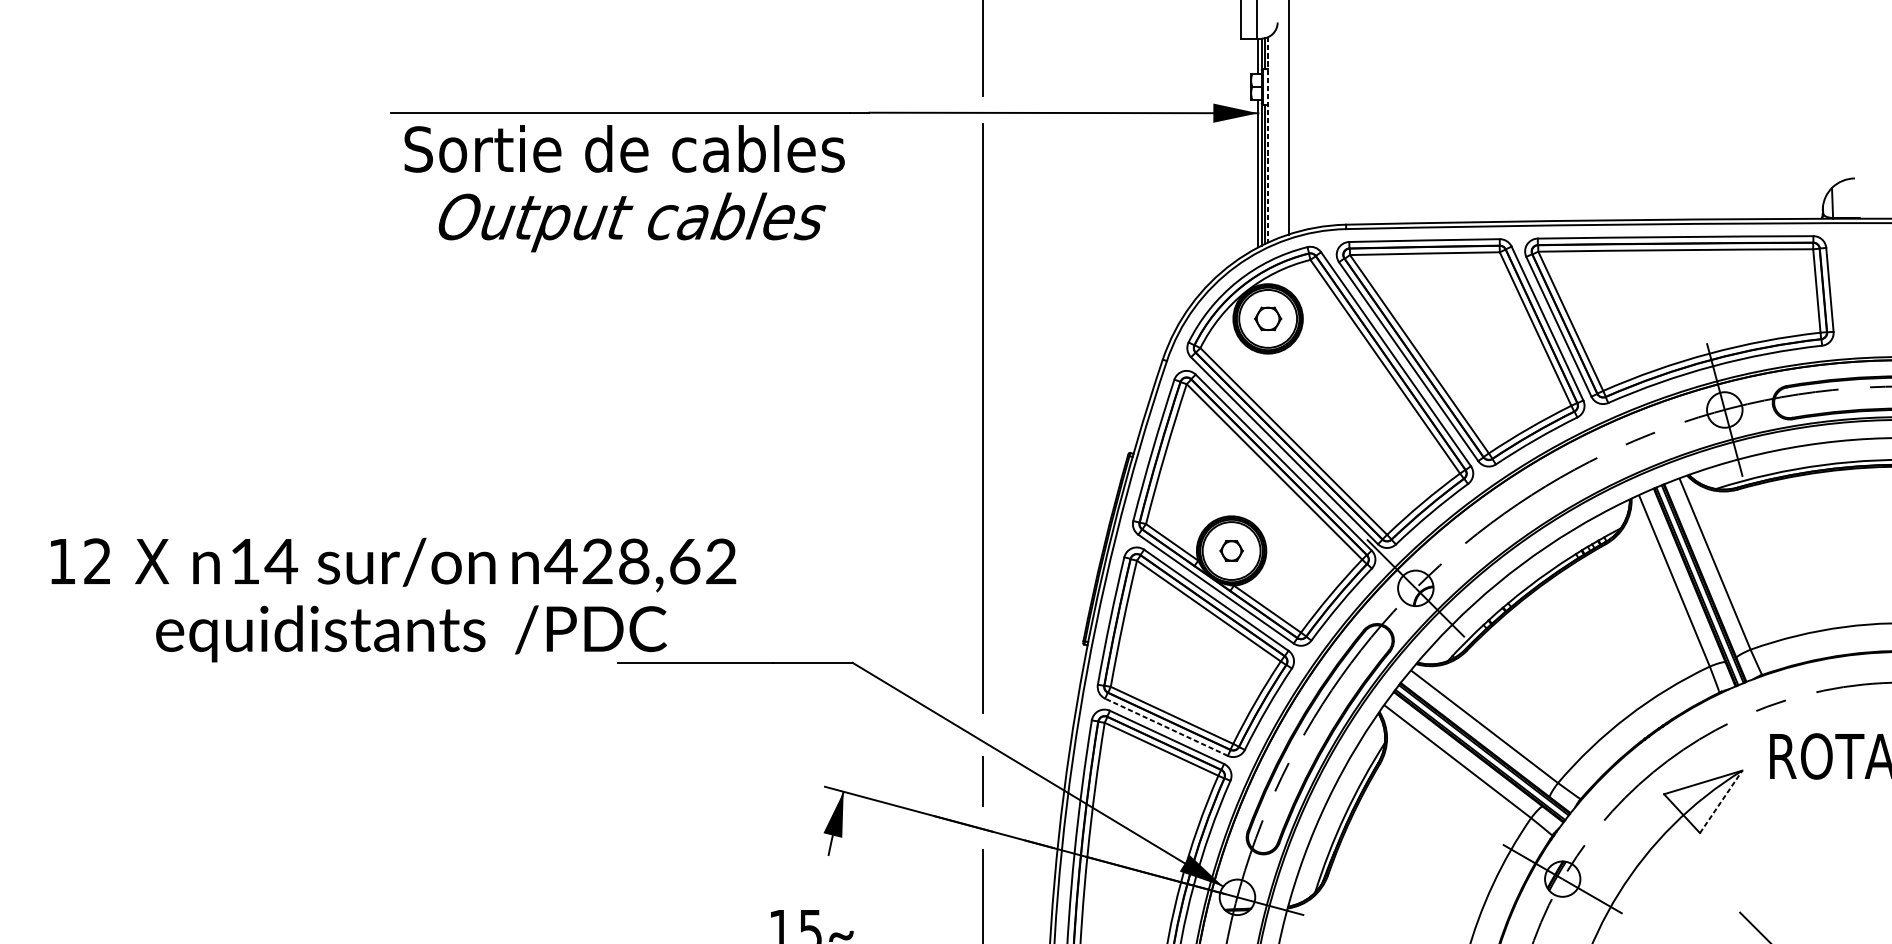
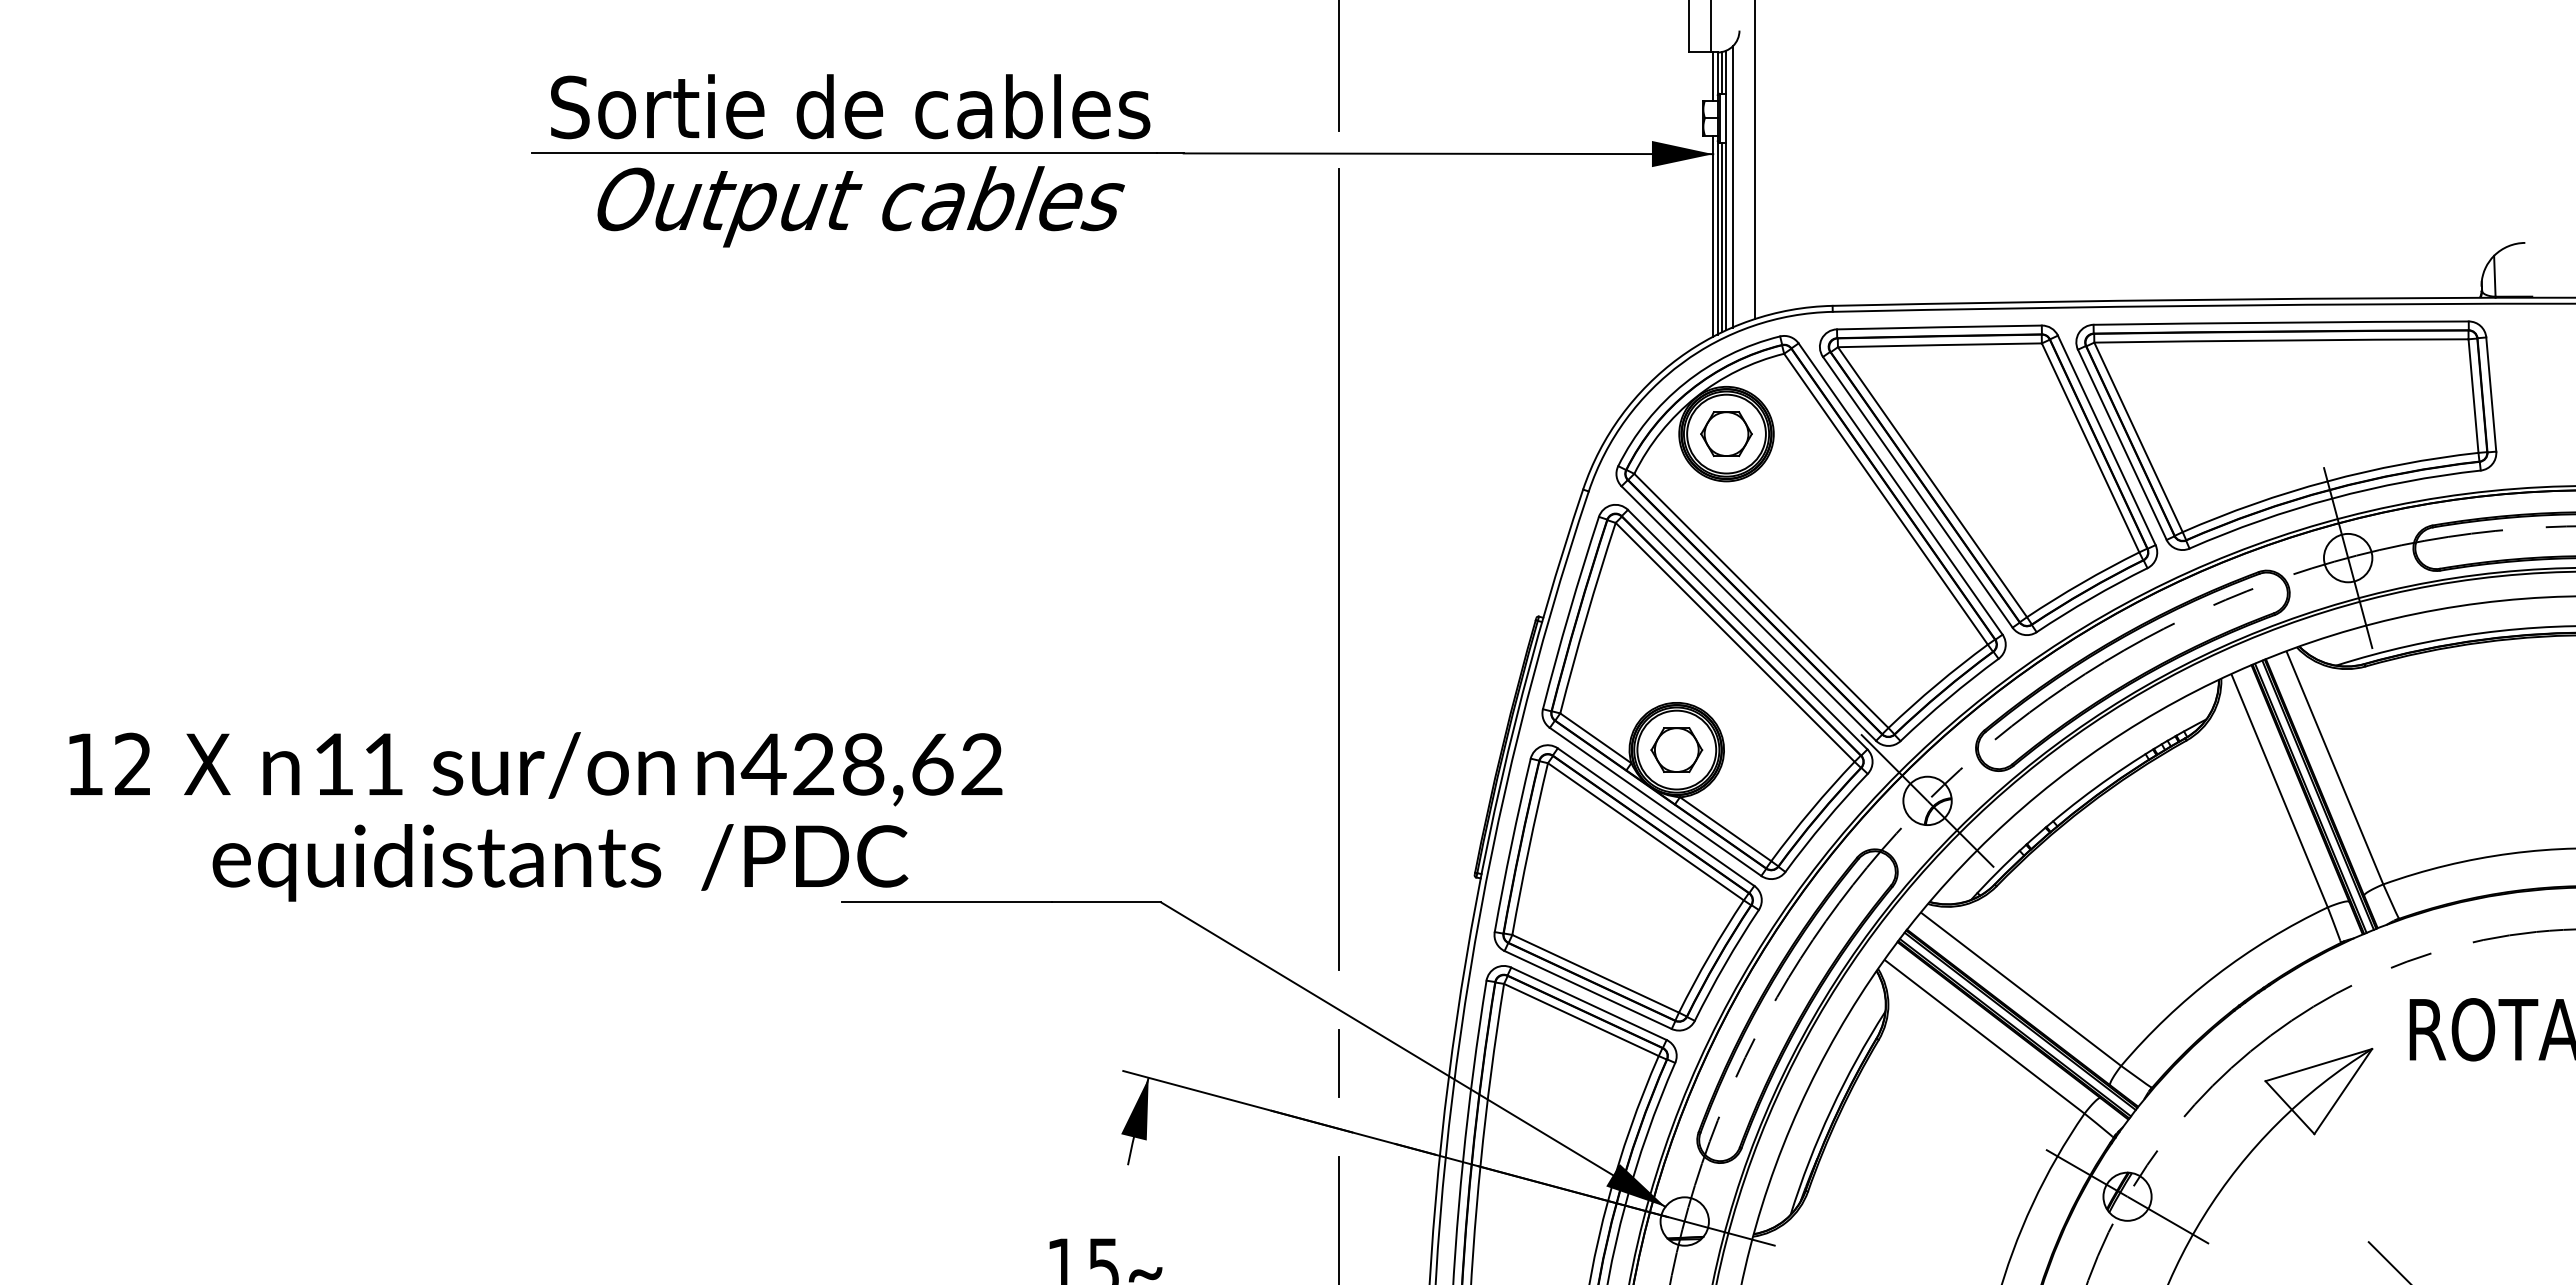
line: (1272, 137) -> (1732, 186), added
line: (1268, 139) -> (1726, 190), dashed -> solid
text: (624, 188) -> (850, 160), moved
part: (1268, 318) -> (1726, 433), size x1.43
part: (1566, 492) -> (2132, 670), added
part: (1231, 550) -> (1676, 749), size x1.67
text: (280, 560) -> (382, 763), 14 -> 11
line: (1166, 726) -> (1587, 989), dashed -> solid
line: (1721, 801) -> (2343, 1091), dashed -> solid

